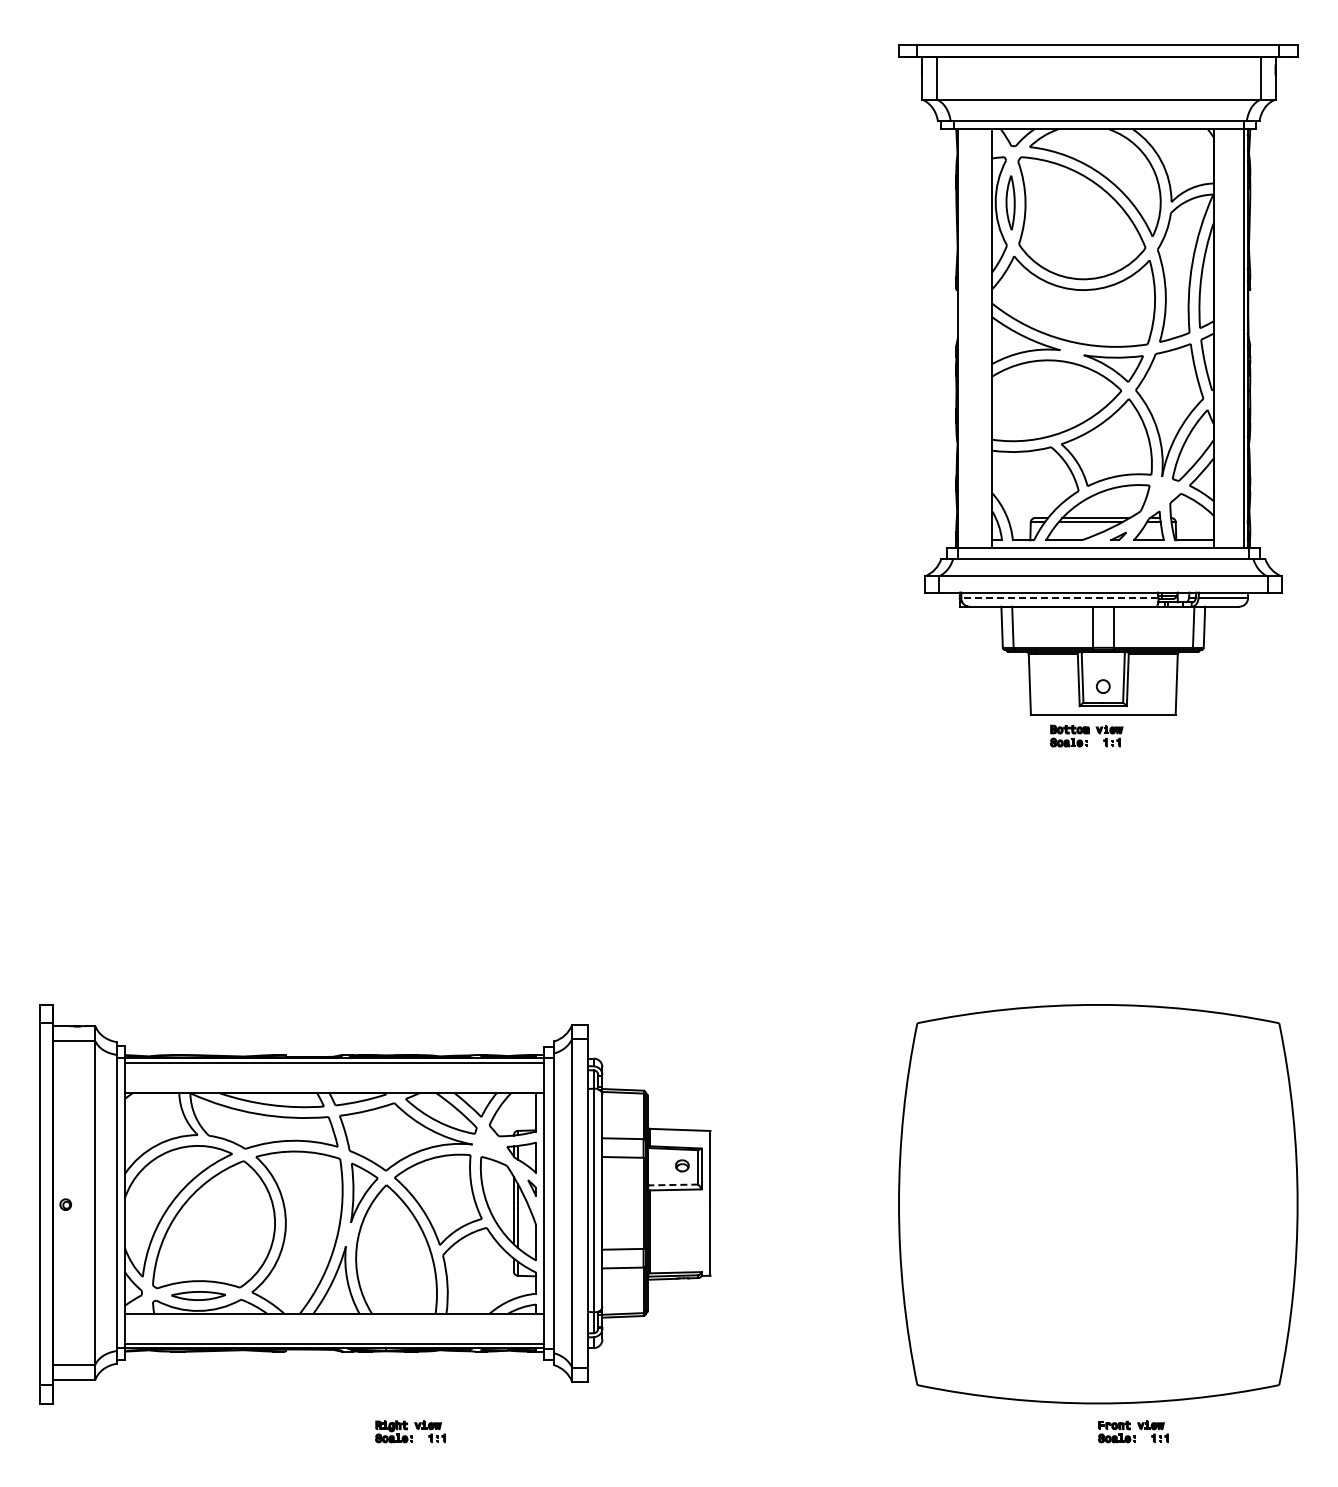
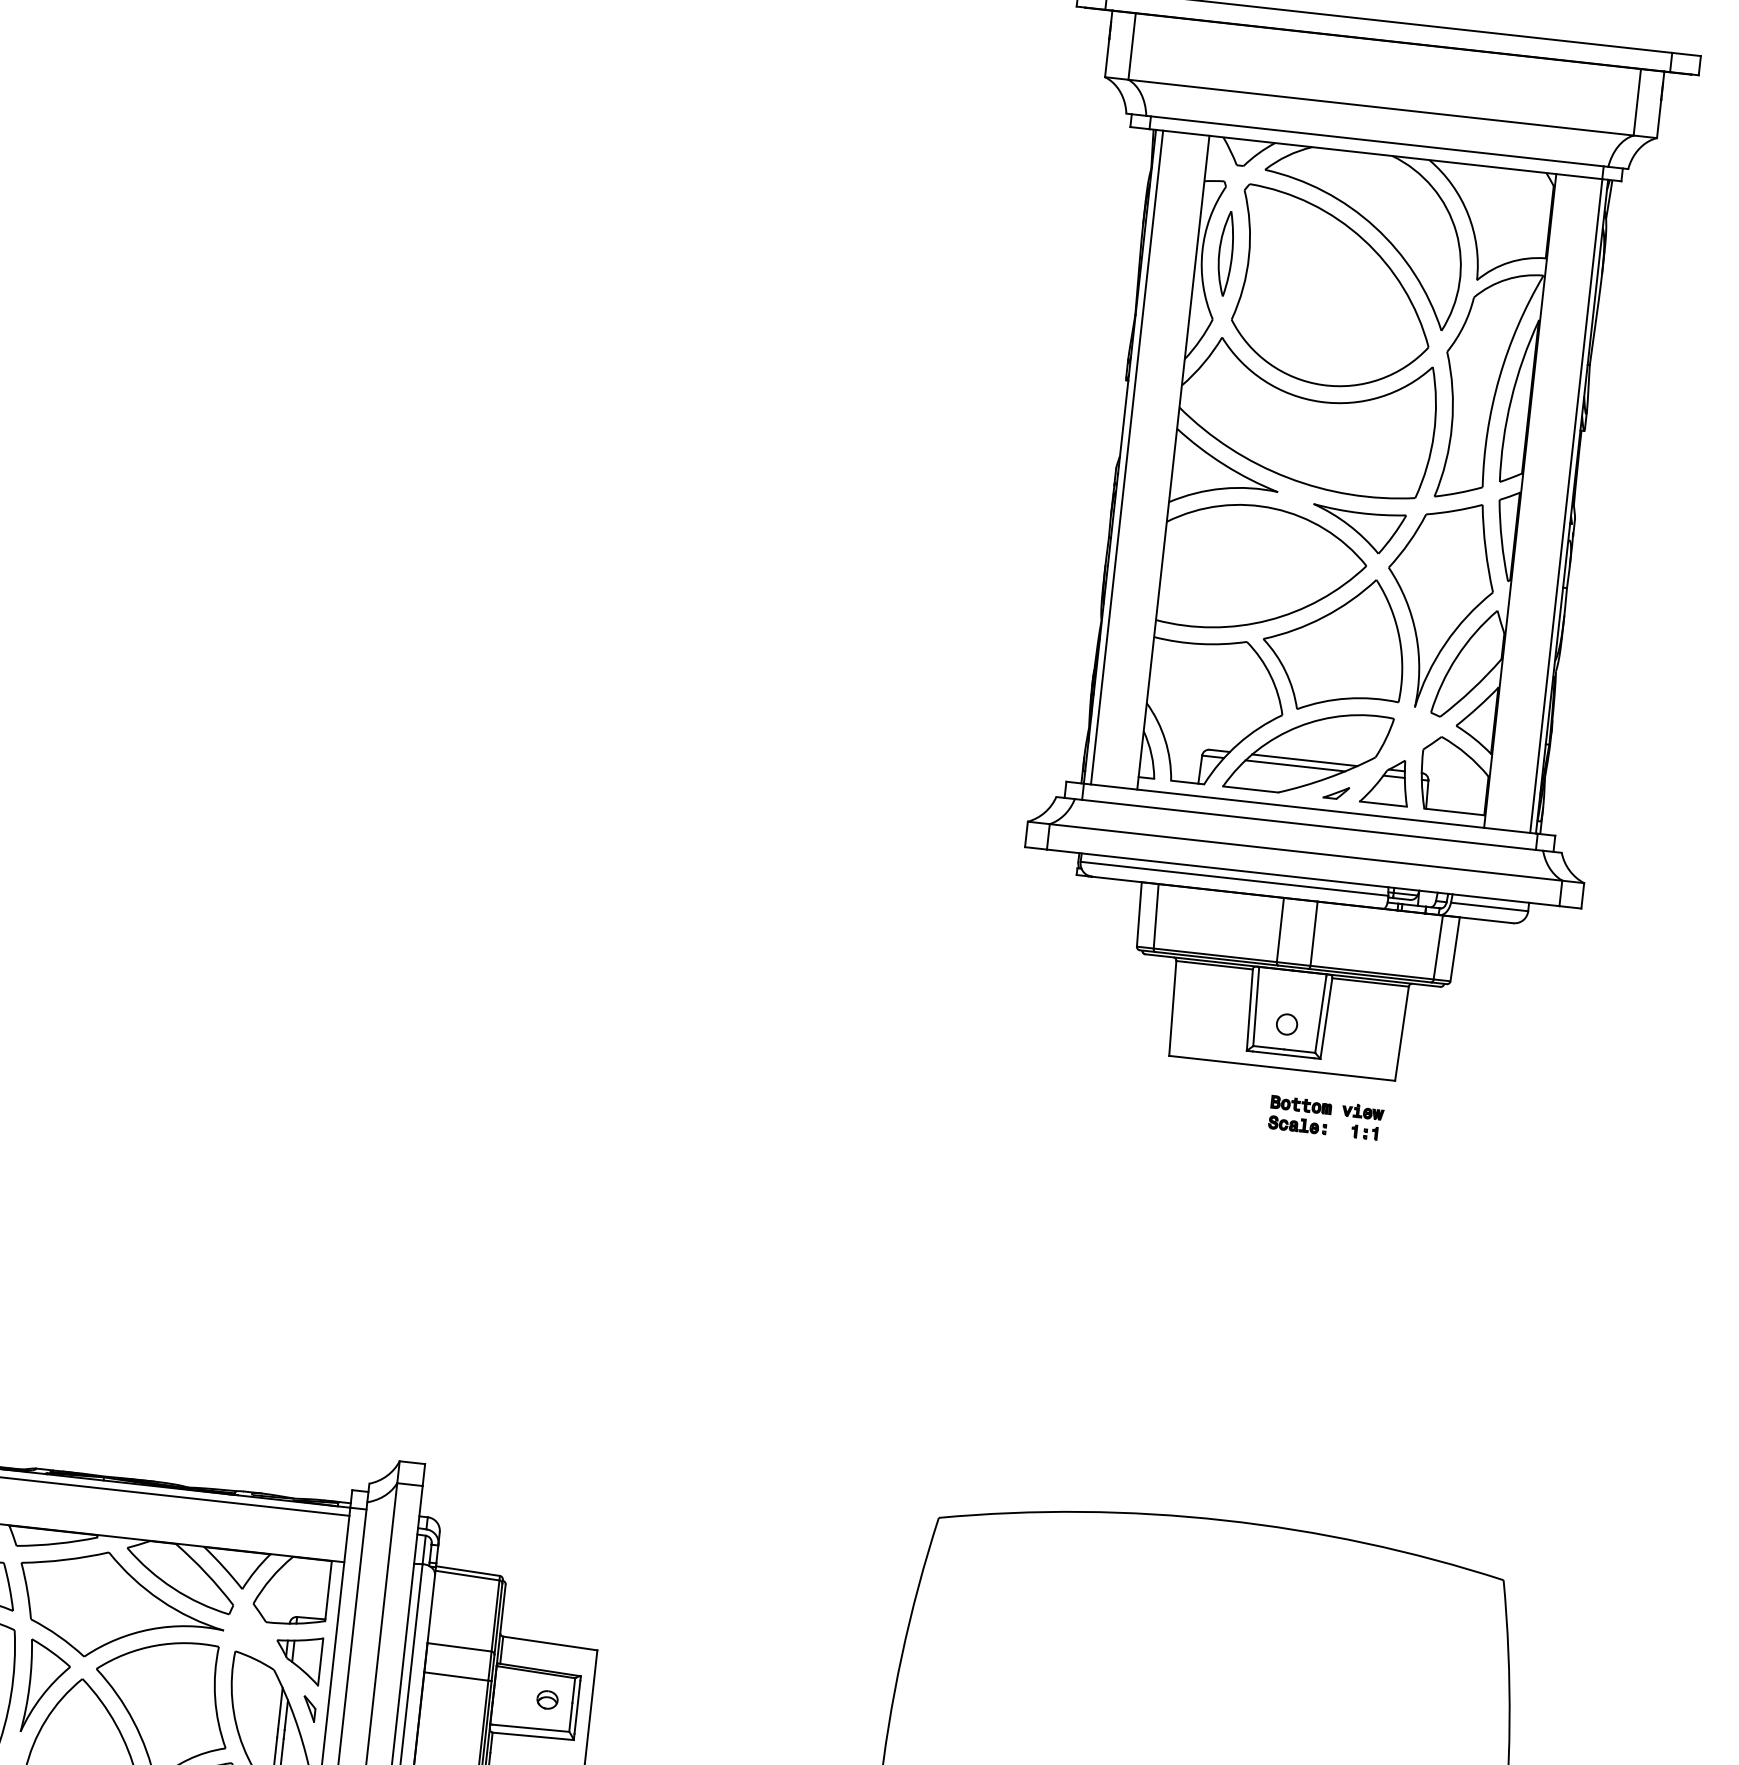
line: (962, 338) -> (1127, 457), added
line: (1059, 598) -> (1233, 879), dashed -> solid
part: (1086, 735) -> (1326, 1117), moved
line: (673, 1184) -> (530, 1727), dashed -> solid

